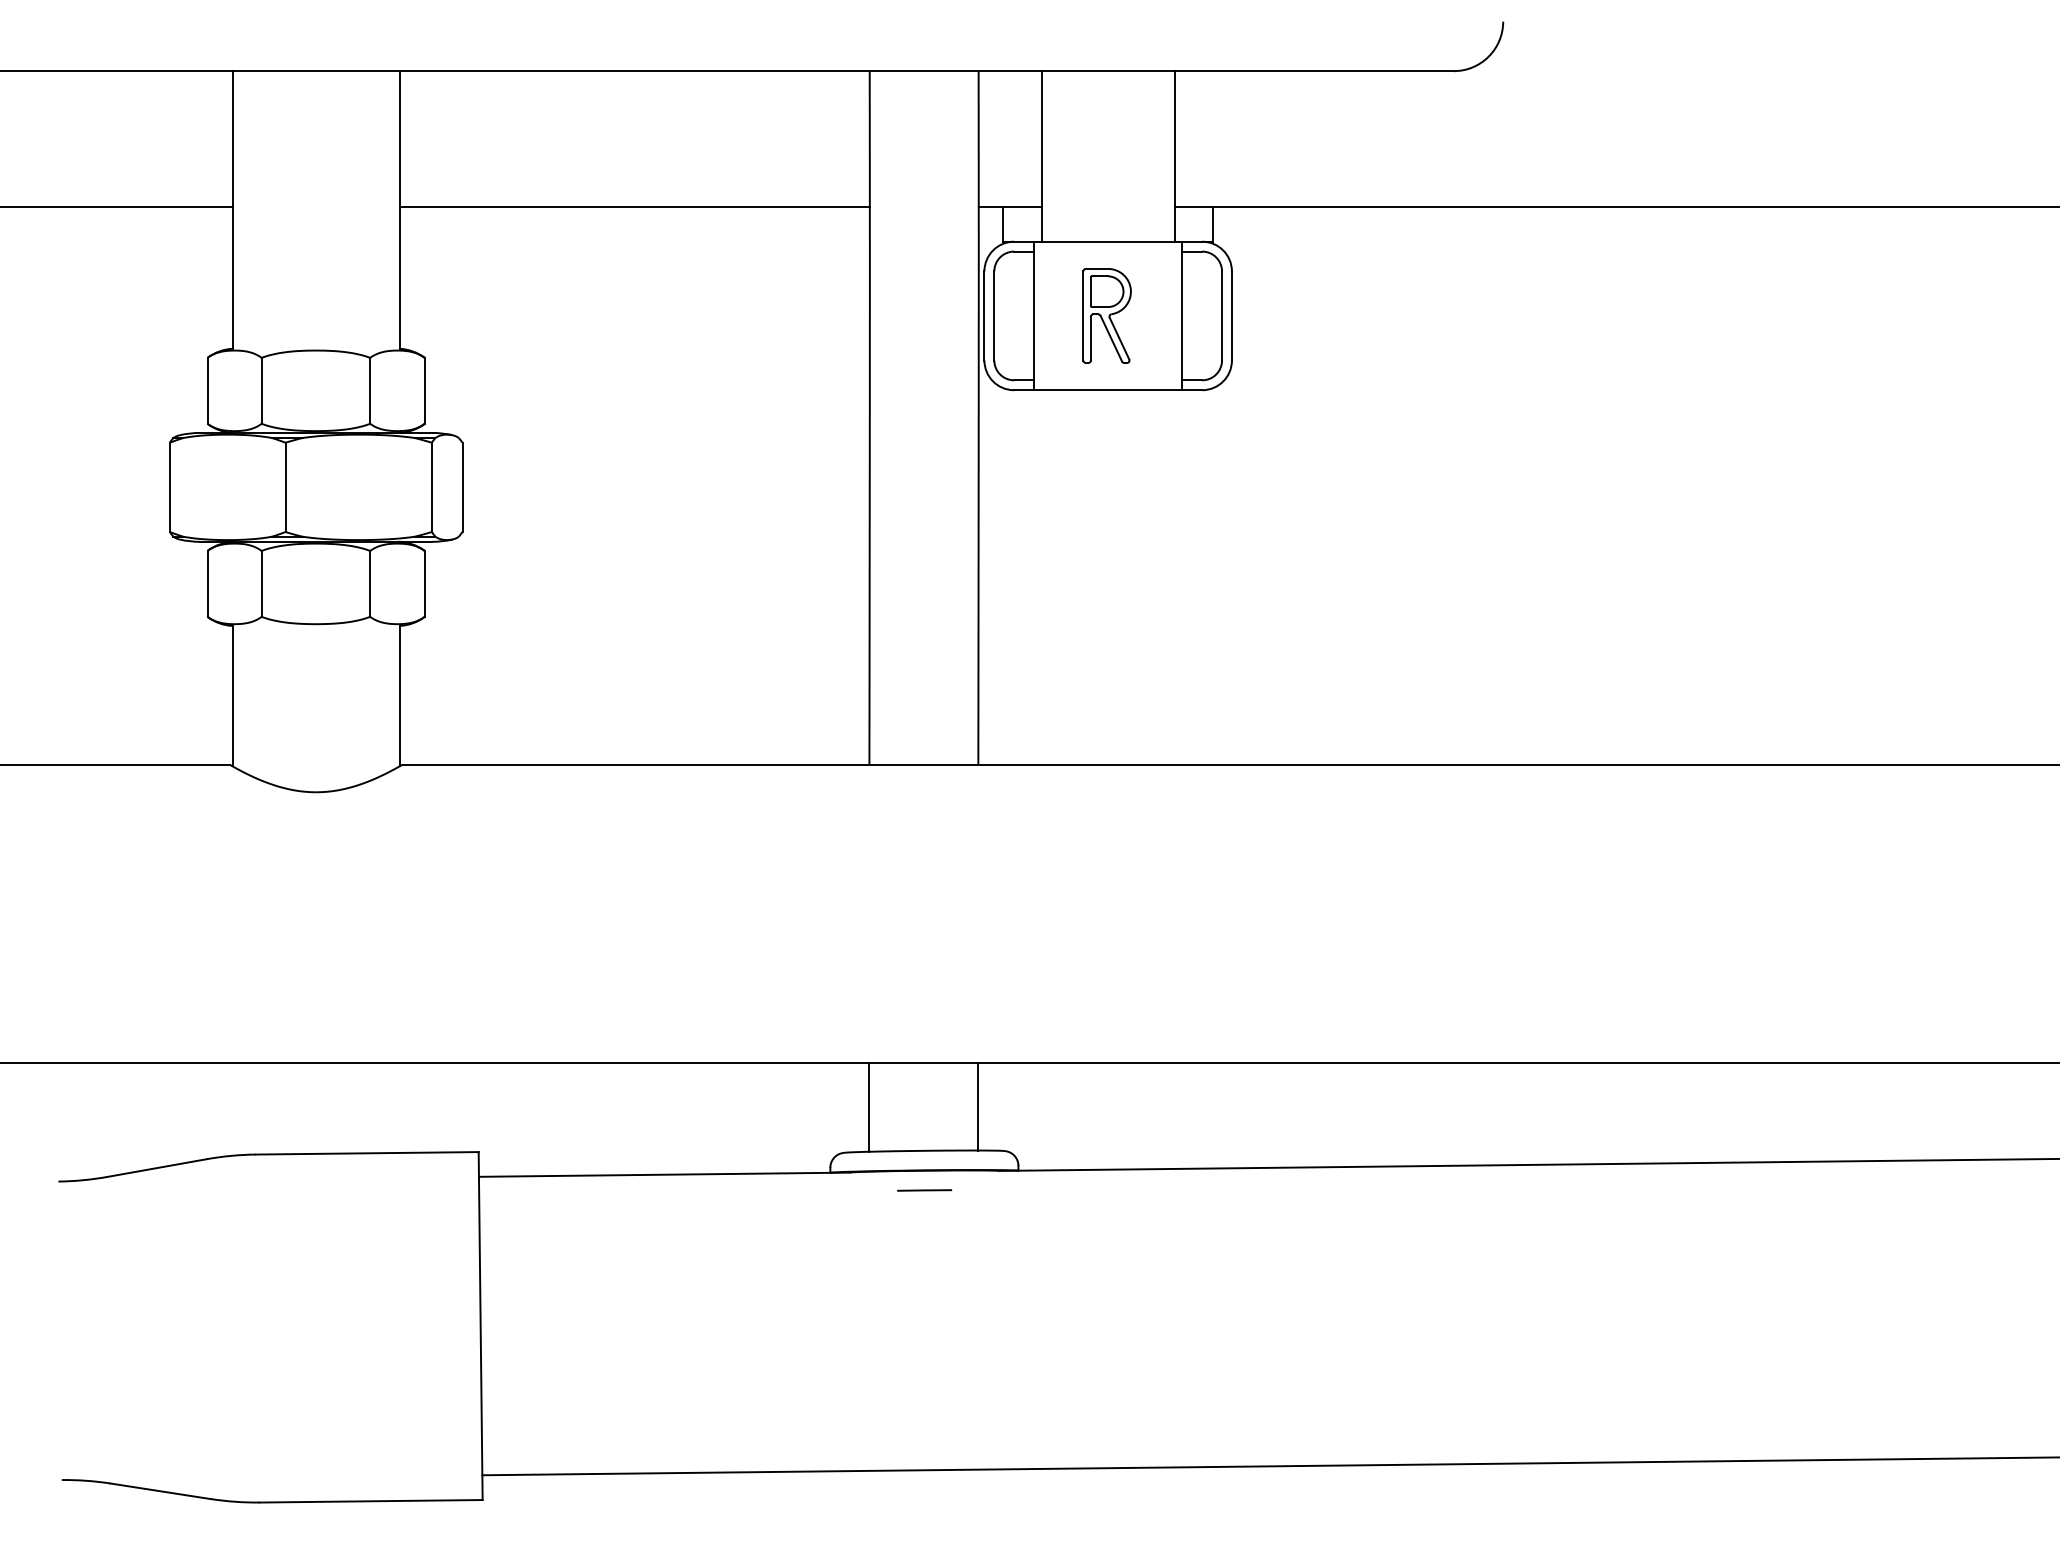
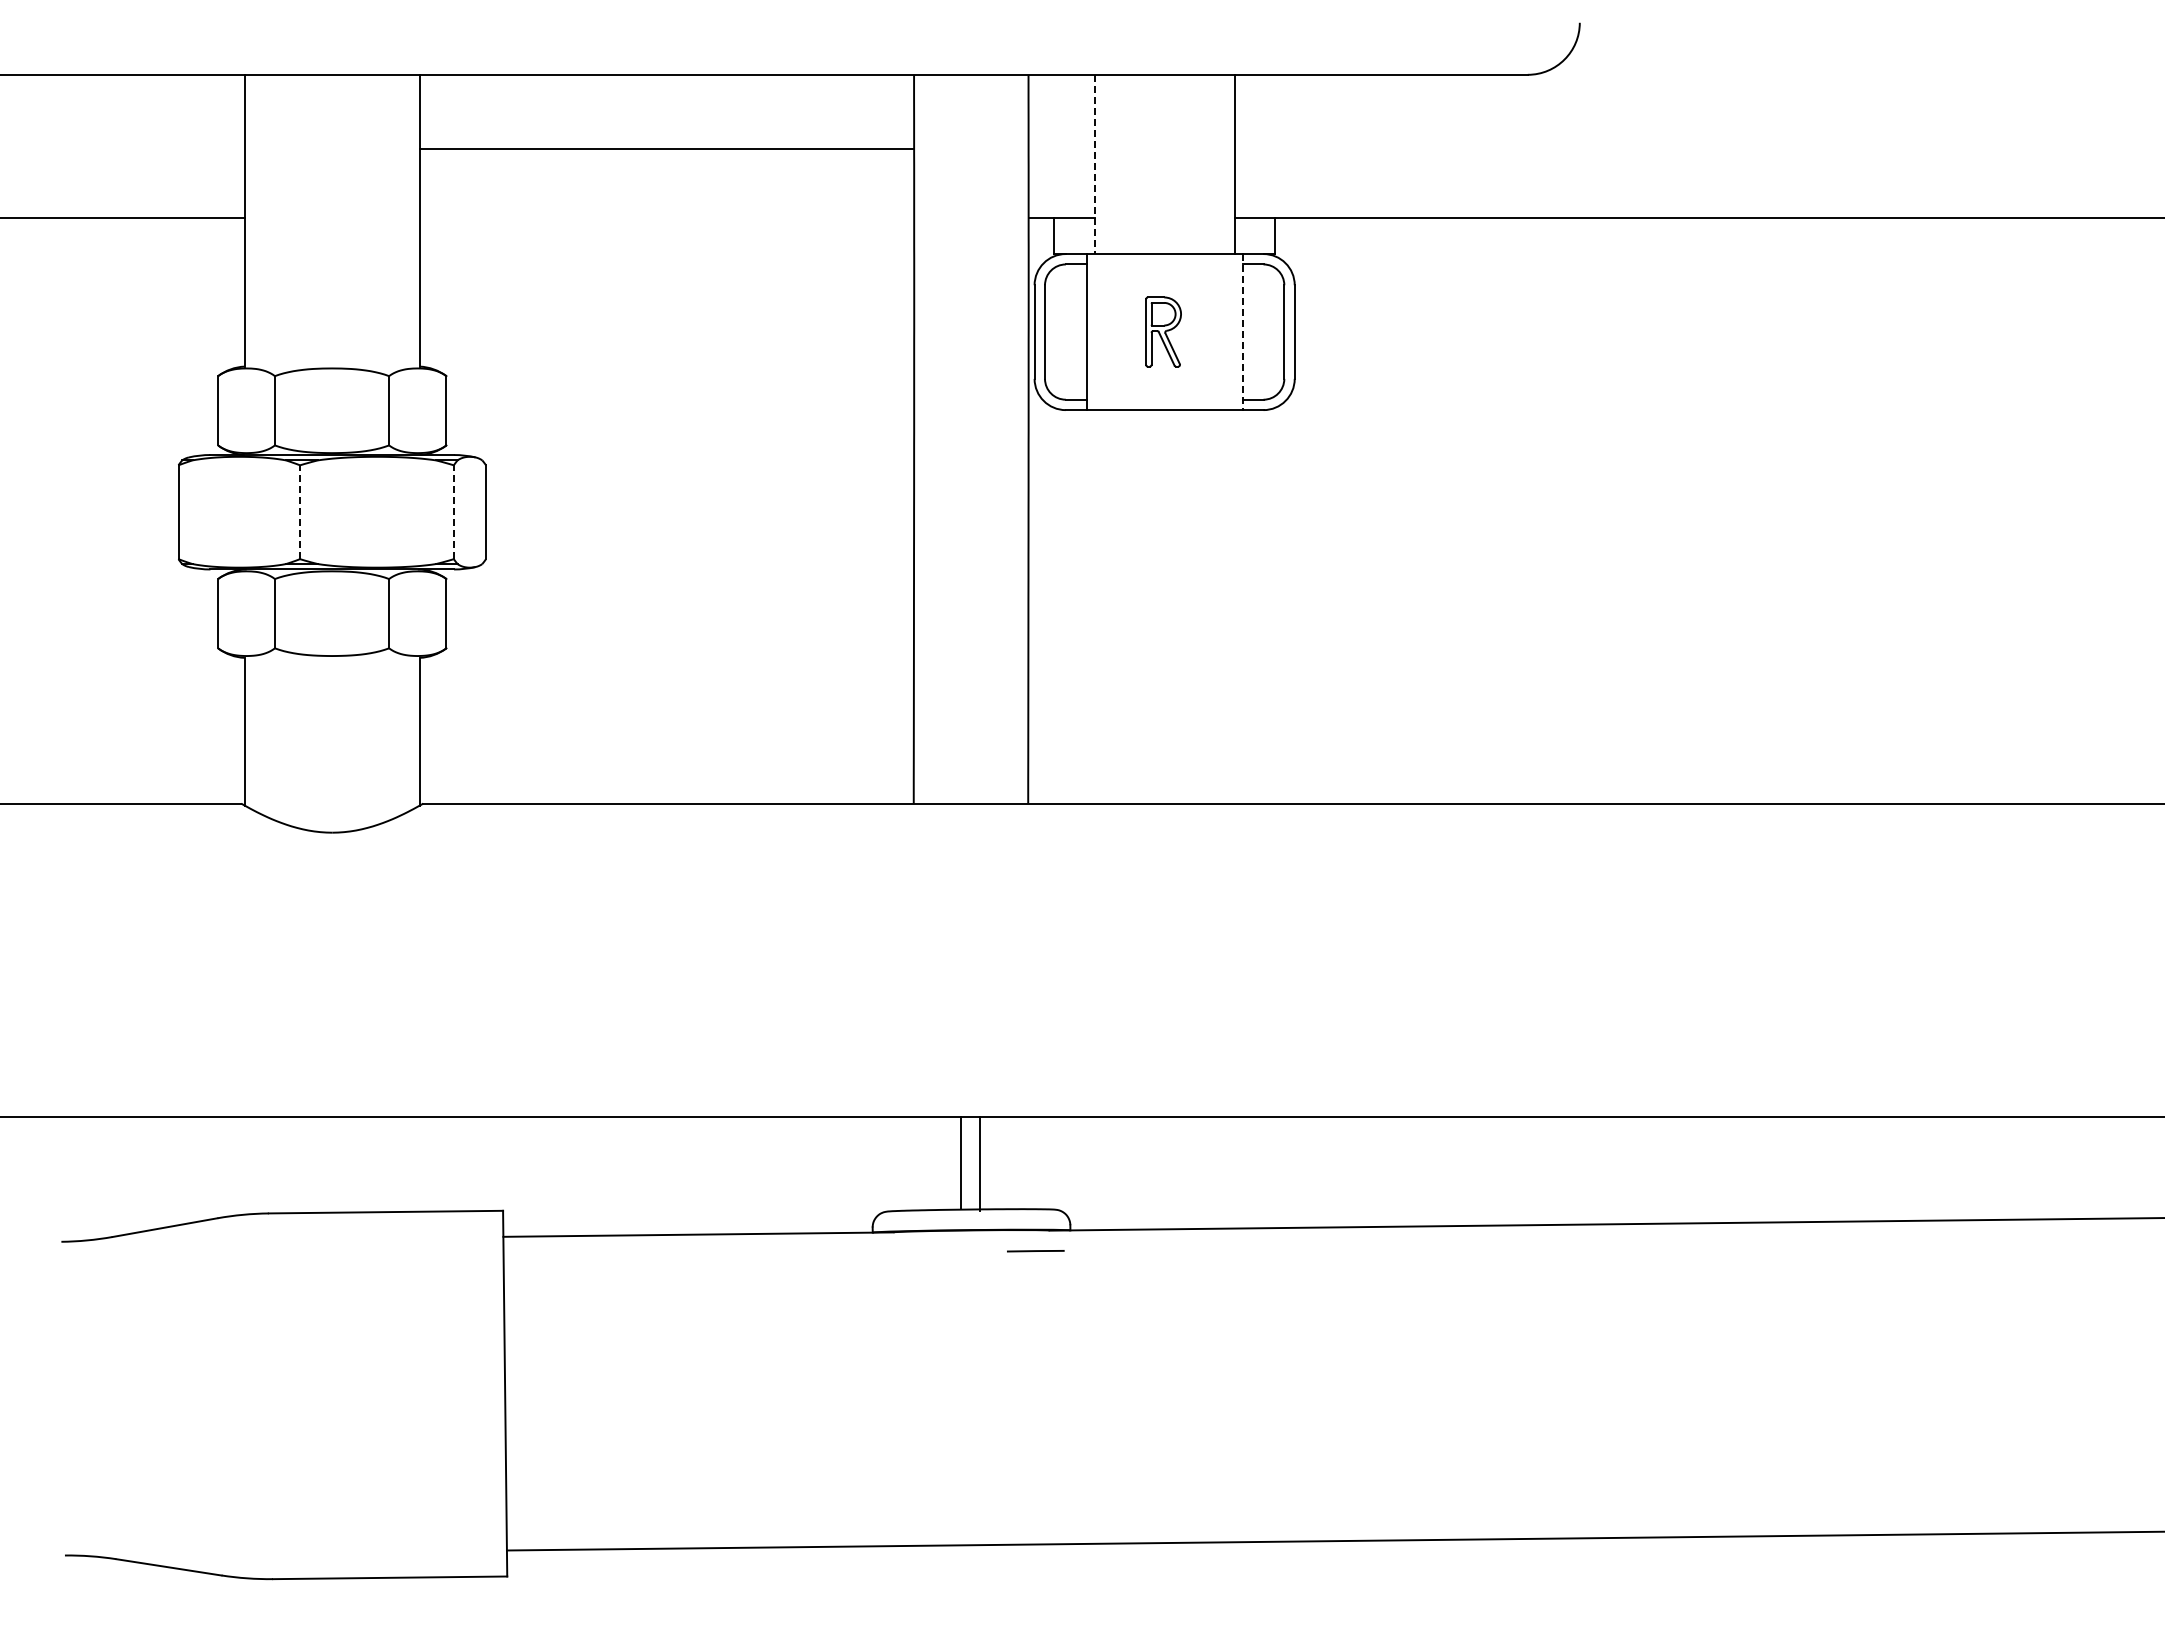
line: (1041, 156) -> (1094, 164), solid -> dashed
line: (634, 206) -> (666, 148), moved
part: (1107, 315) -> (1163, 331), size x0.7
line: (1182, 316) -> (1242, 332), solid -> dashed
line: (285, 487) -> (300, 512), solid -> dashed
line: (431, 487) -> (453, 512), solid -> dashed
line: (869, 1107) -> (979, 1163), moved
line: (978, 1107) -> (961, 1163), moved
line: (924, 1190) -> (1035, 1251), moved

